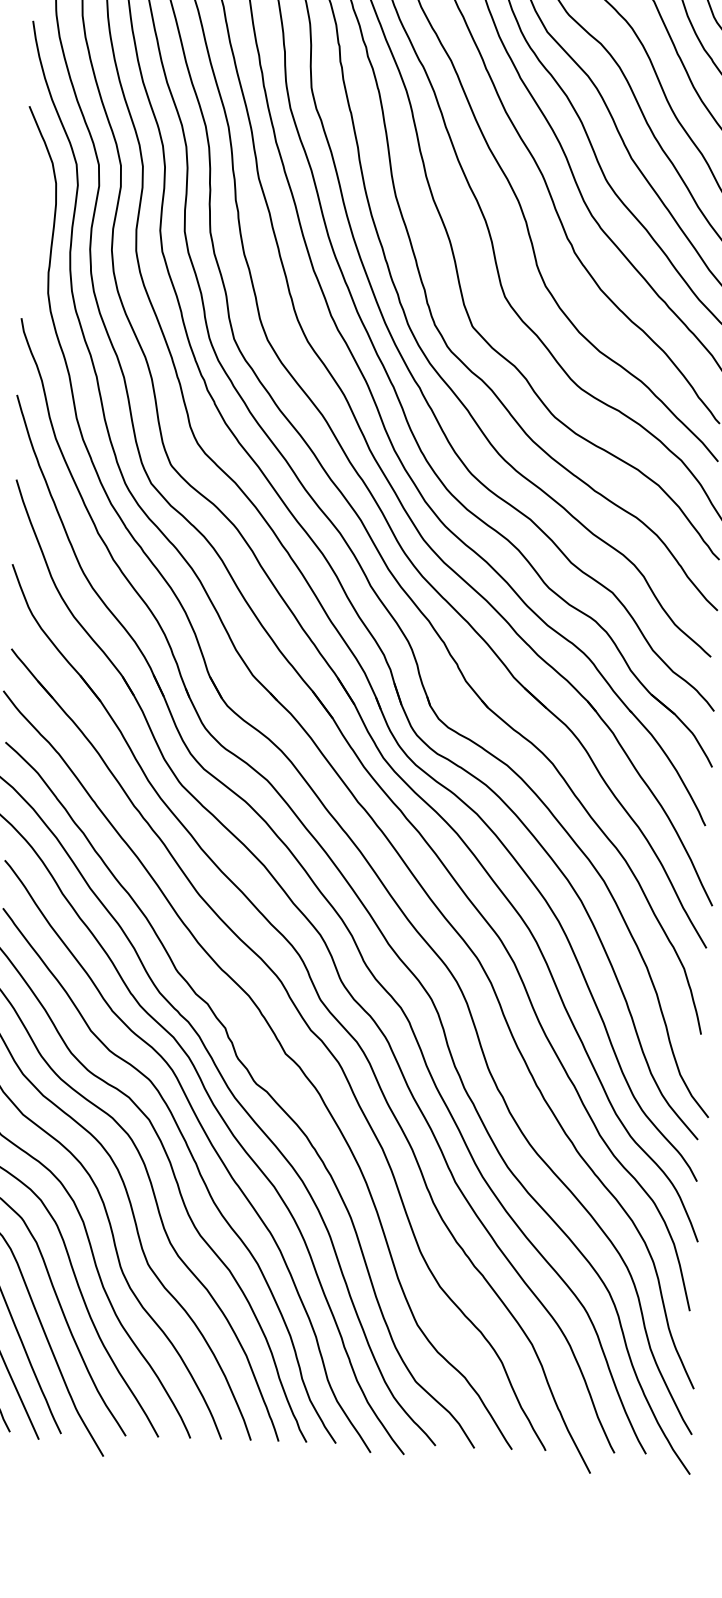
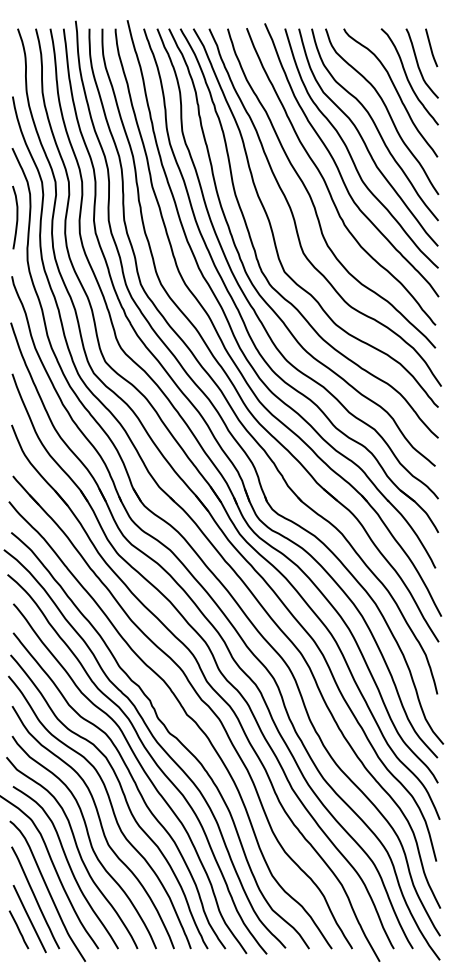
curve: (32, 221) -> (16, 217), added

